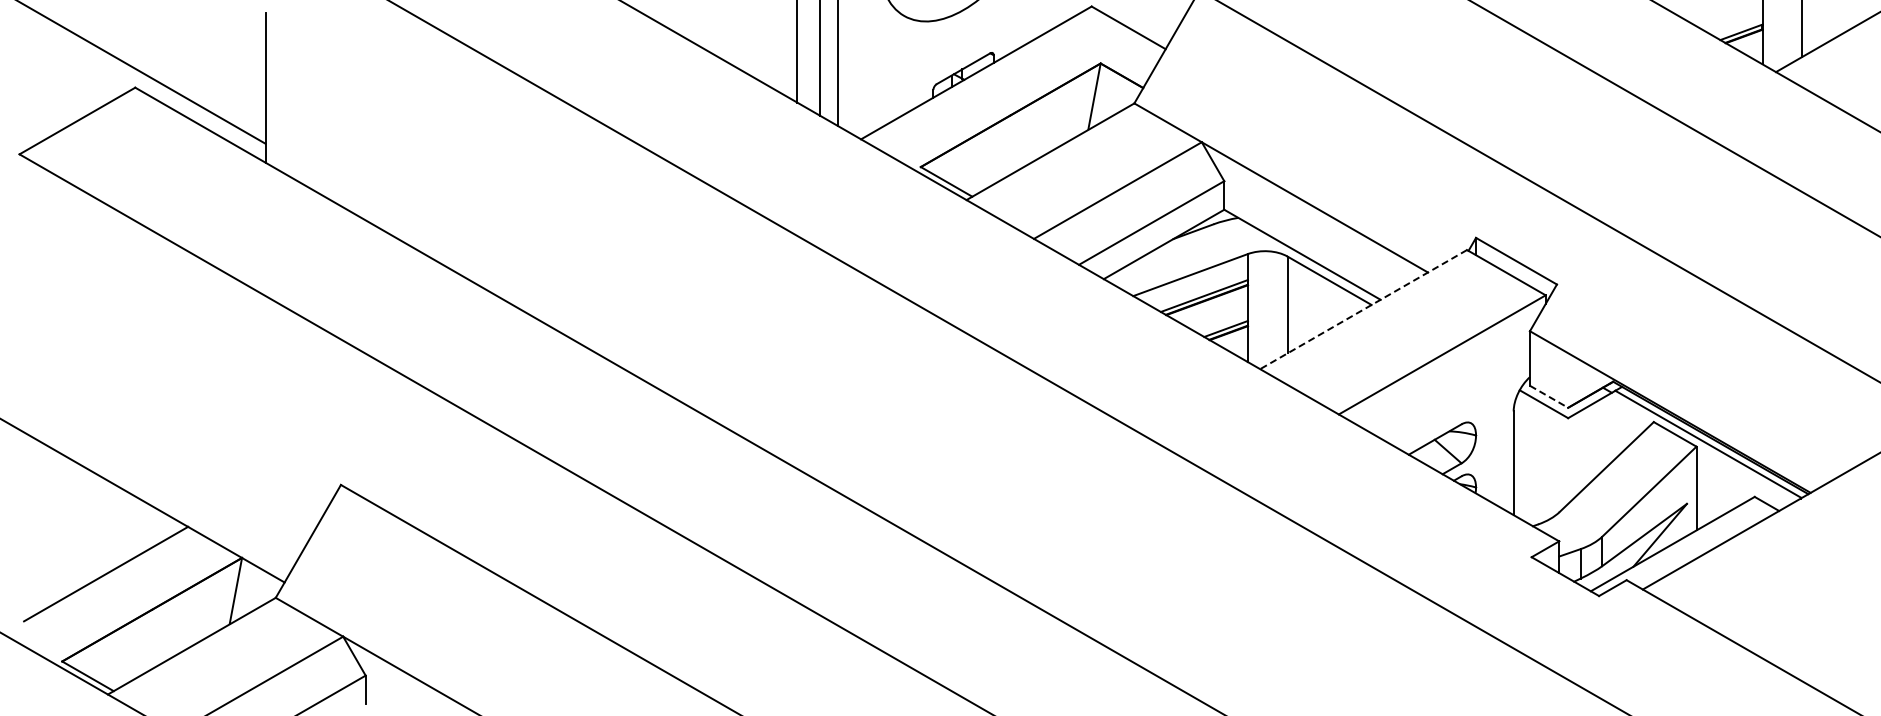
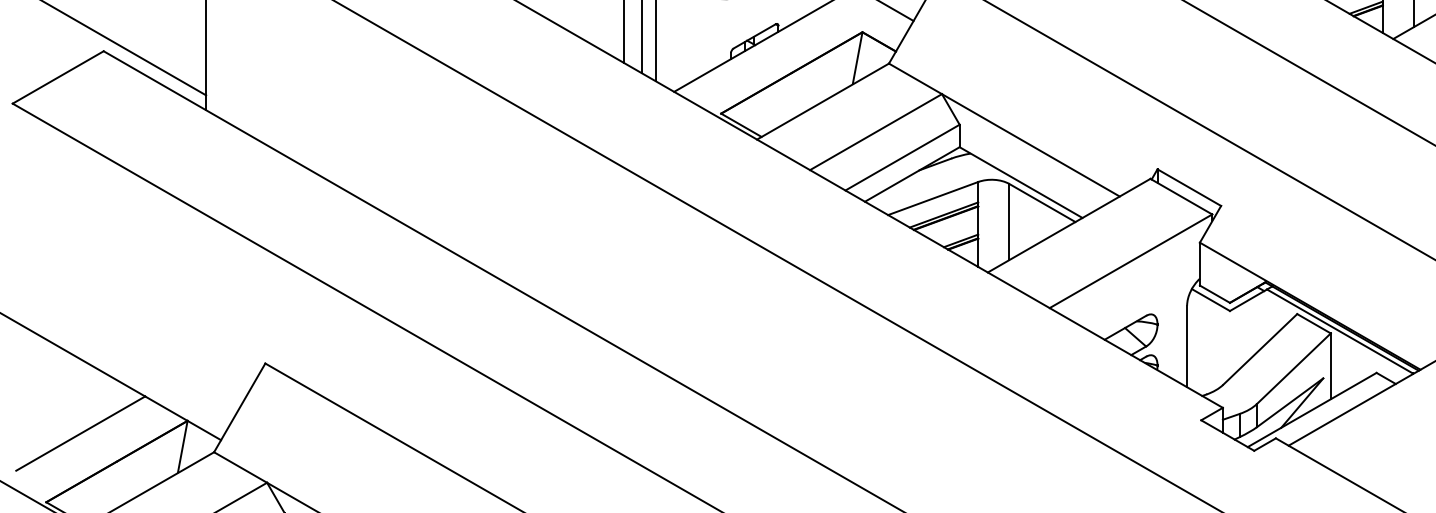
line: (1363, 309) -> (1069, 225), dashed -> solid
line: (1549, 397) -> (1215, 294), dashed -> solid

